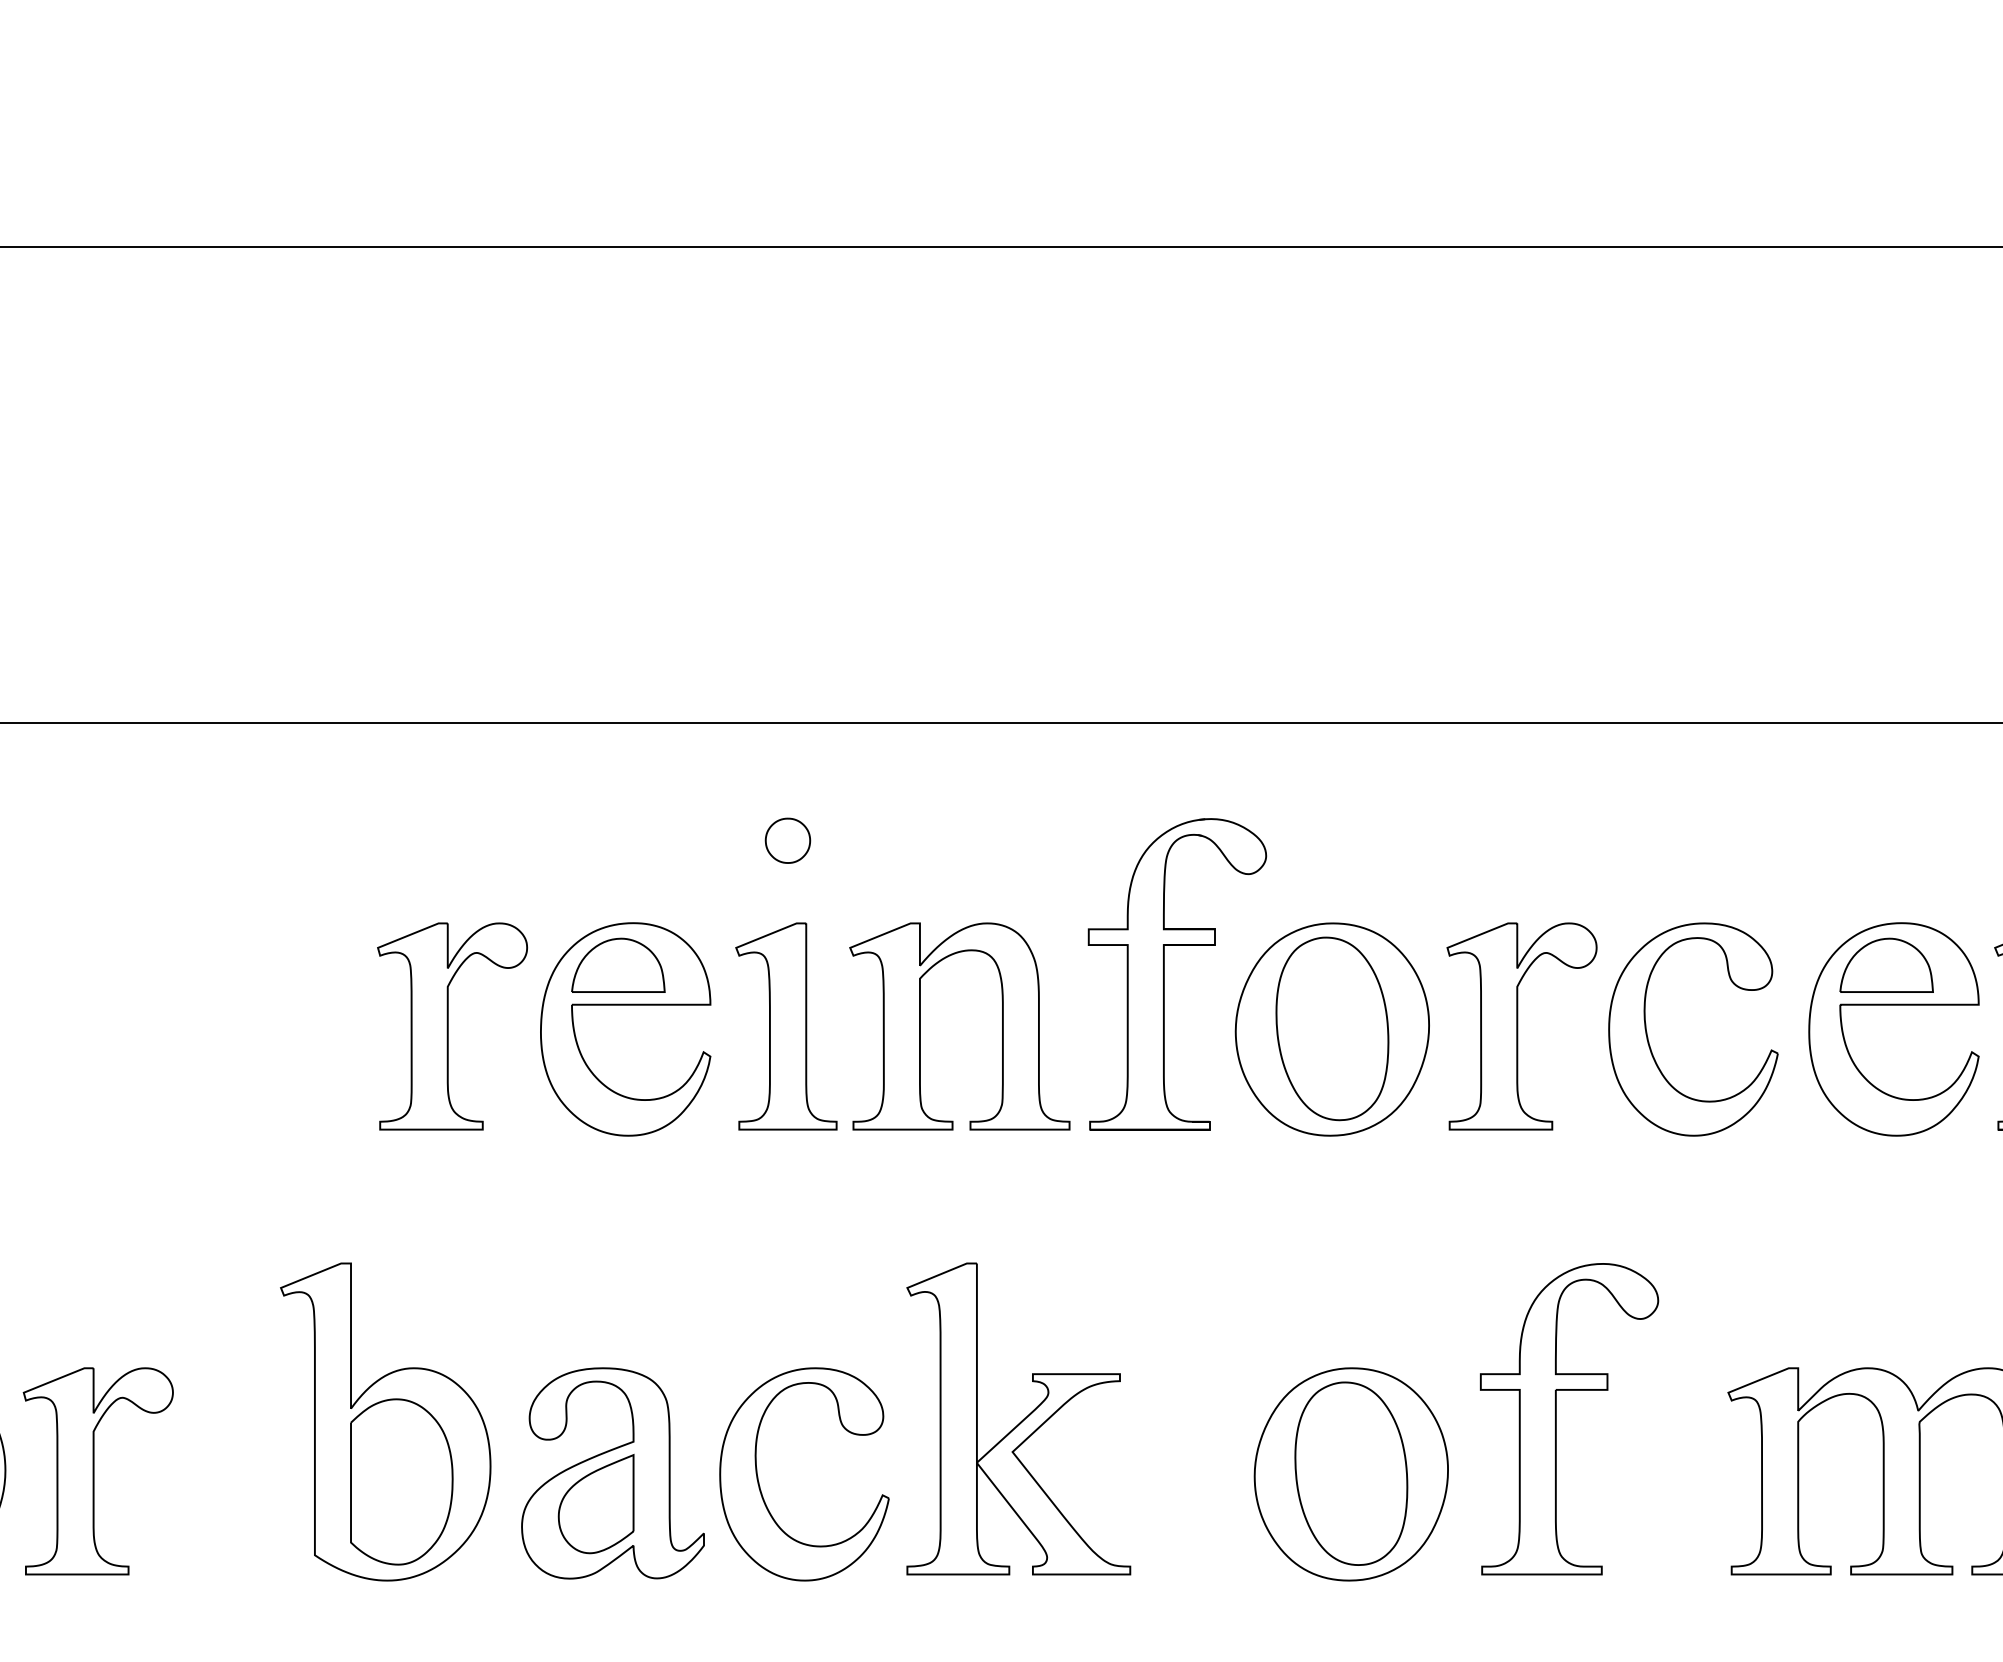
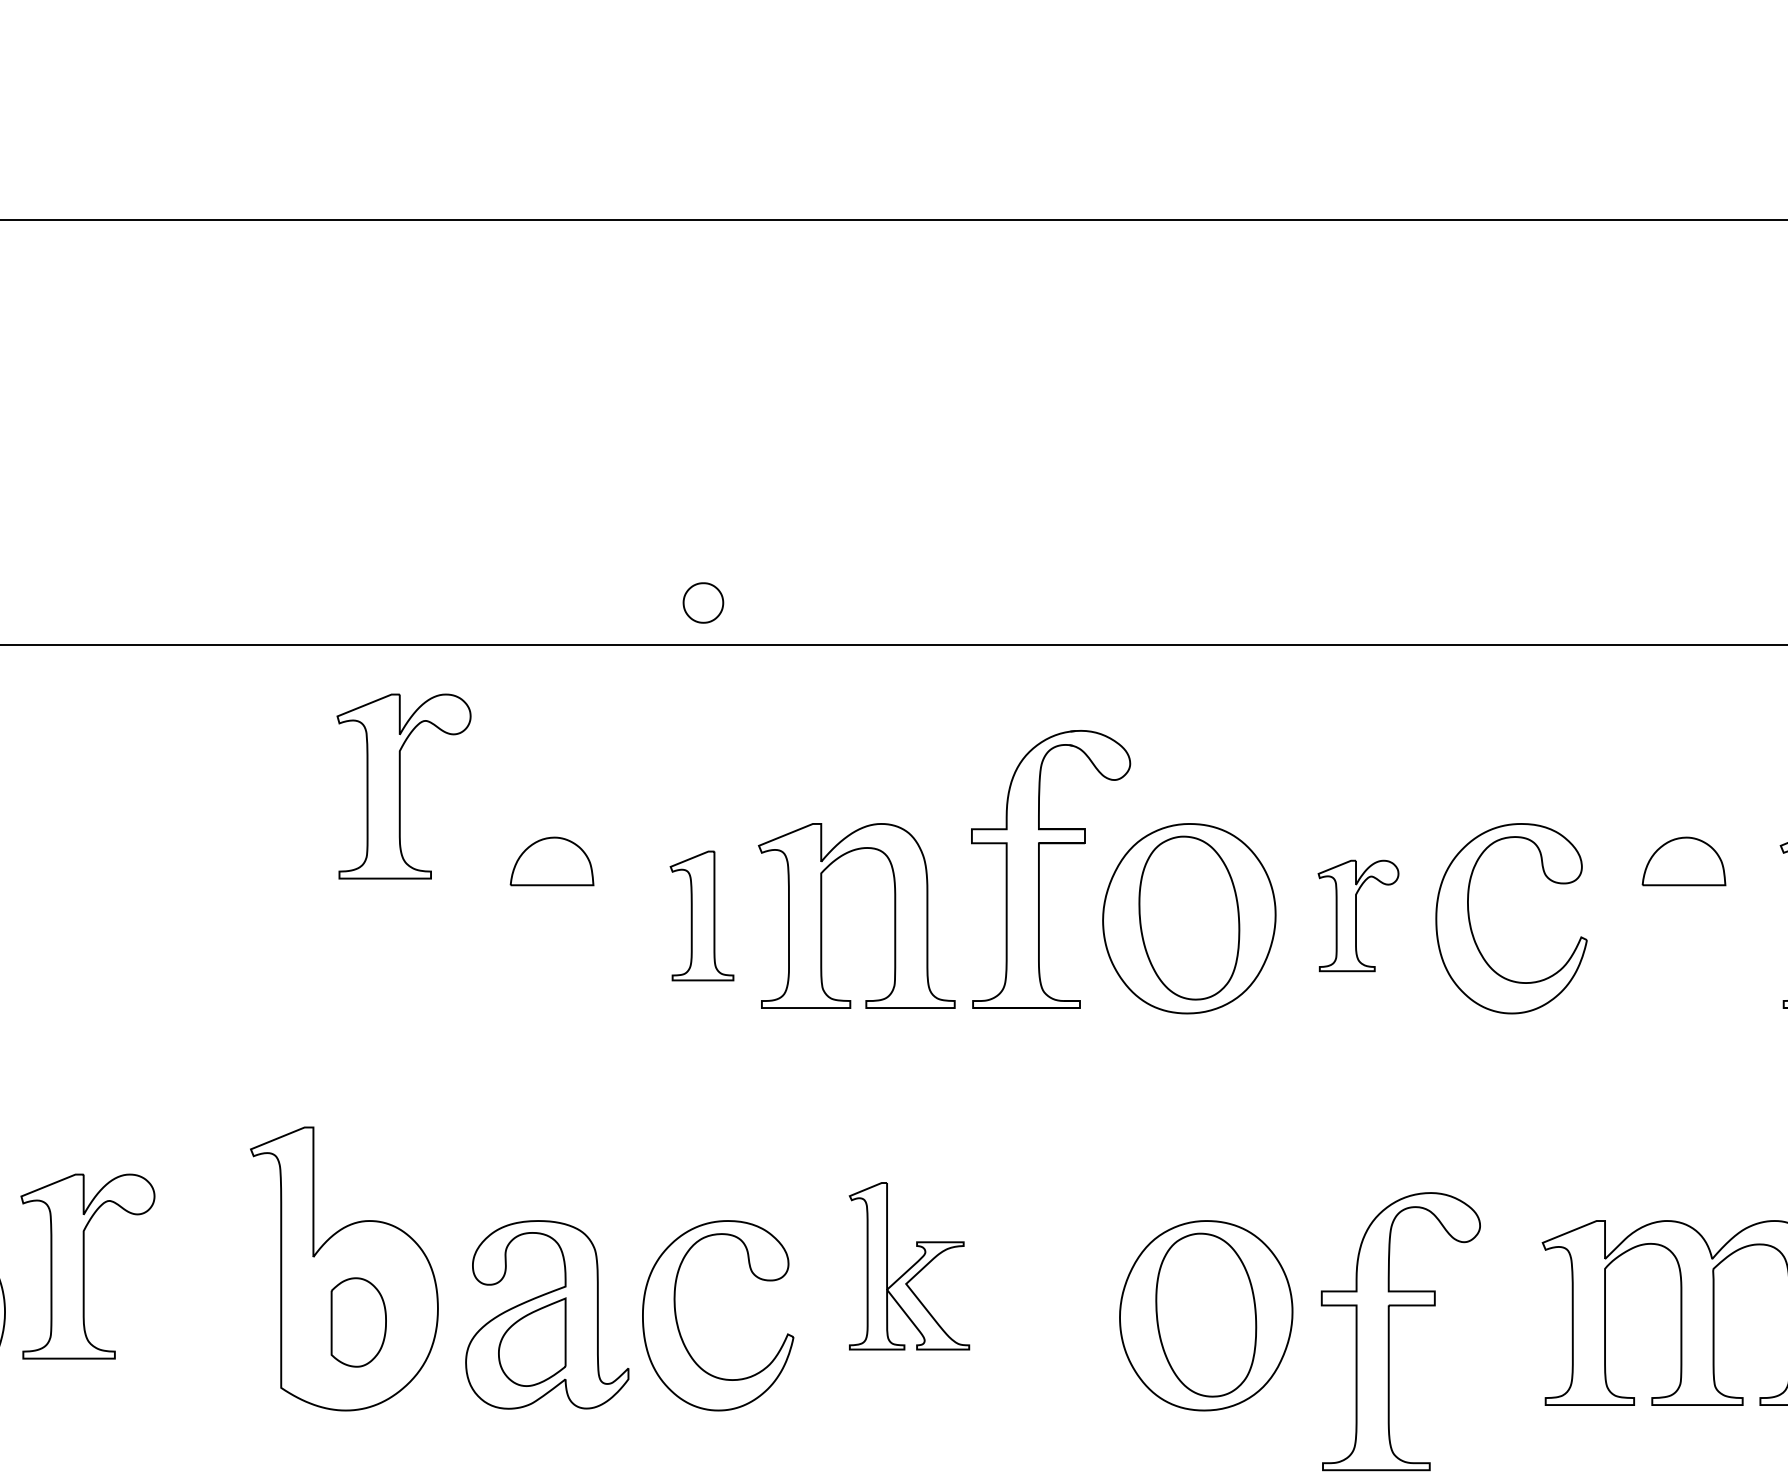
part: (787, 840) -> (703, 602), moved
part: (625, 1005) -> (558, 897), removed
part: (1893, 1005) -> (1690, 897), removed
part: (452, 1026) -> (404, 786), moved
part: (786, 1026) -> (702, 915), size x0.7
part: (1521, 1026) -> (1358, 915), size x0.6
part: (1018, 1418) -> (909, 1265), size x0.6
part: (1556, 1419) -> (1389, 1331), moved
part: (97, 1471) -> (87, 1266), moved
part: (401, 1481) -> (358, 1322), size x0.6

